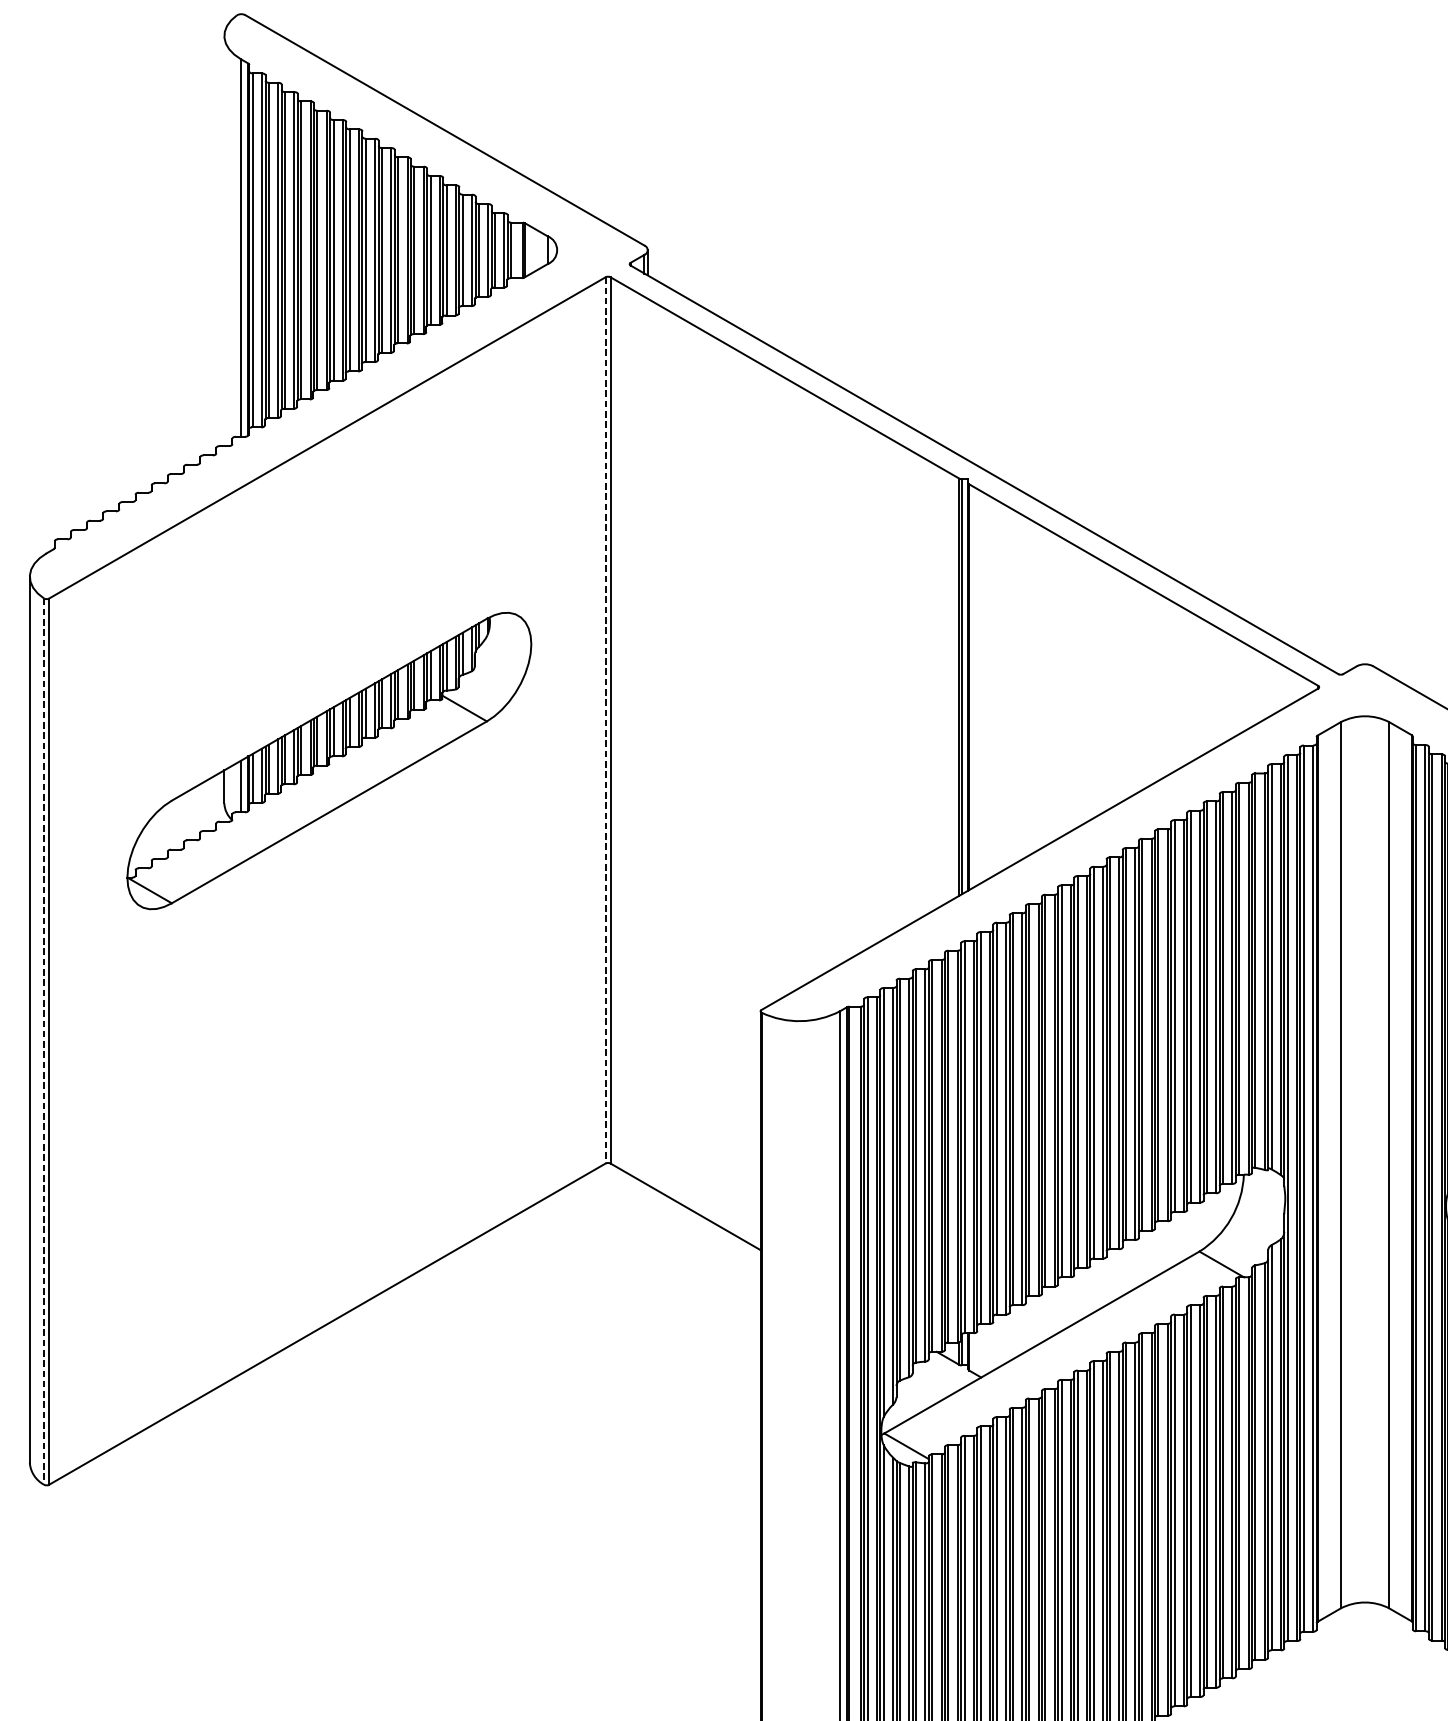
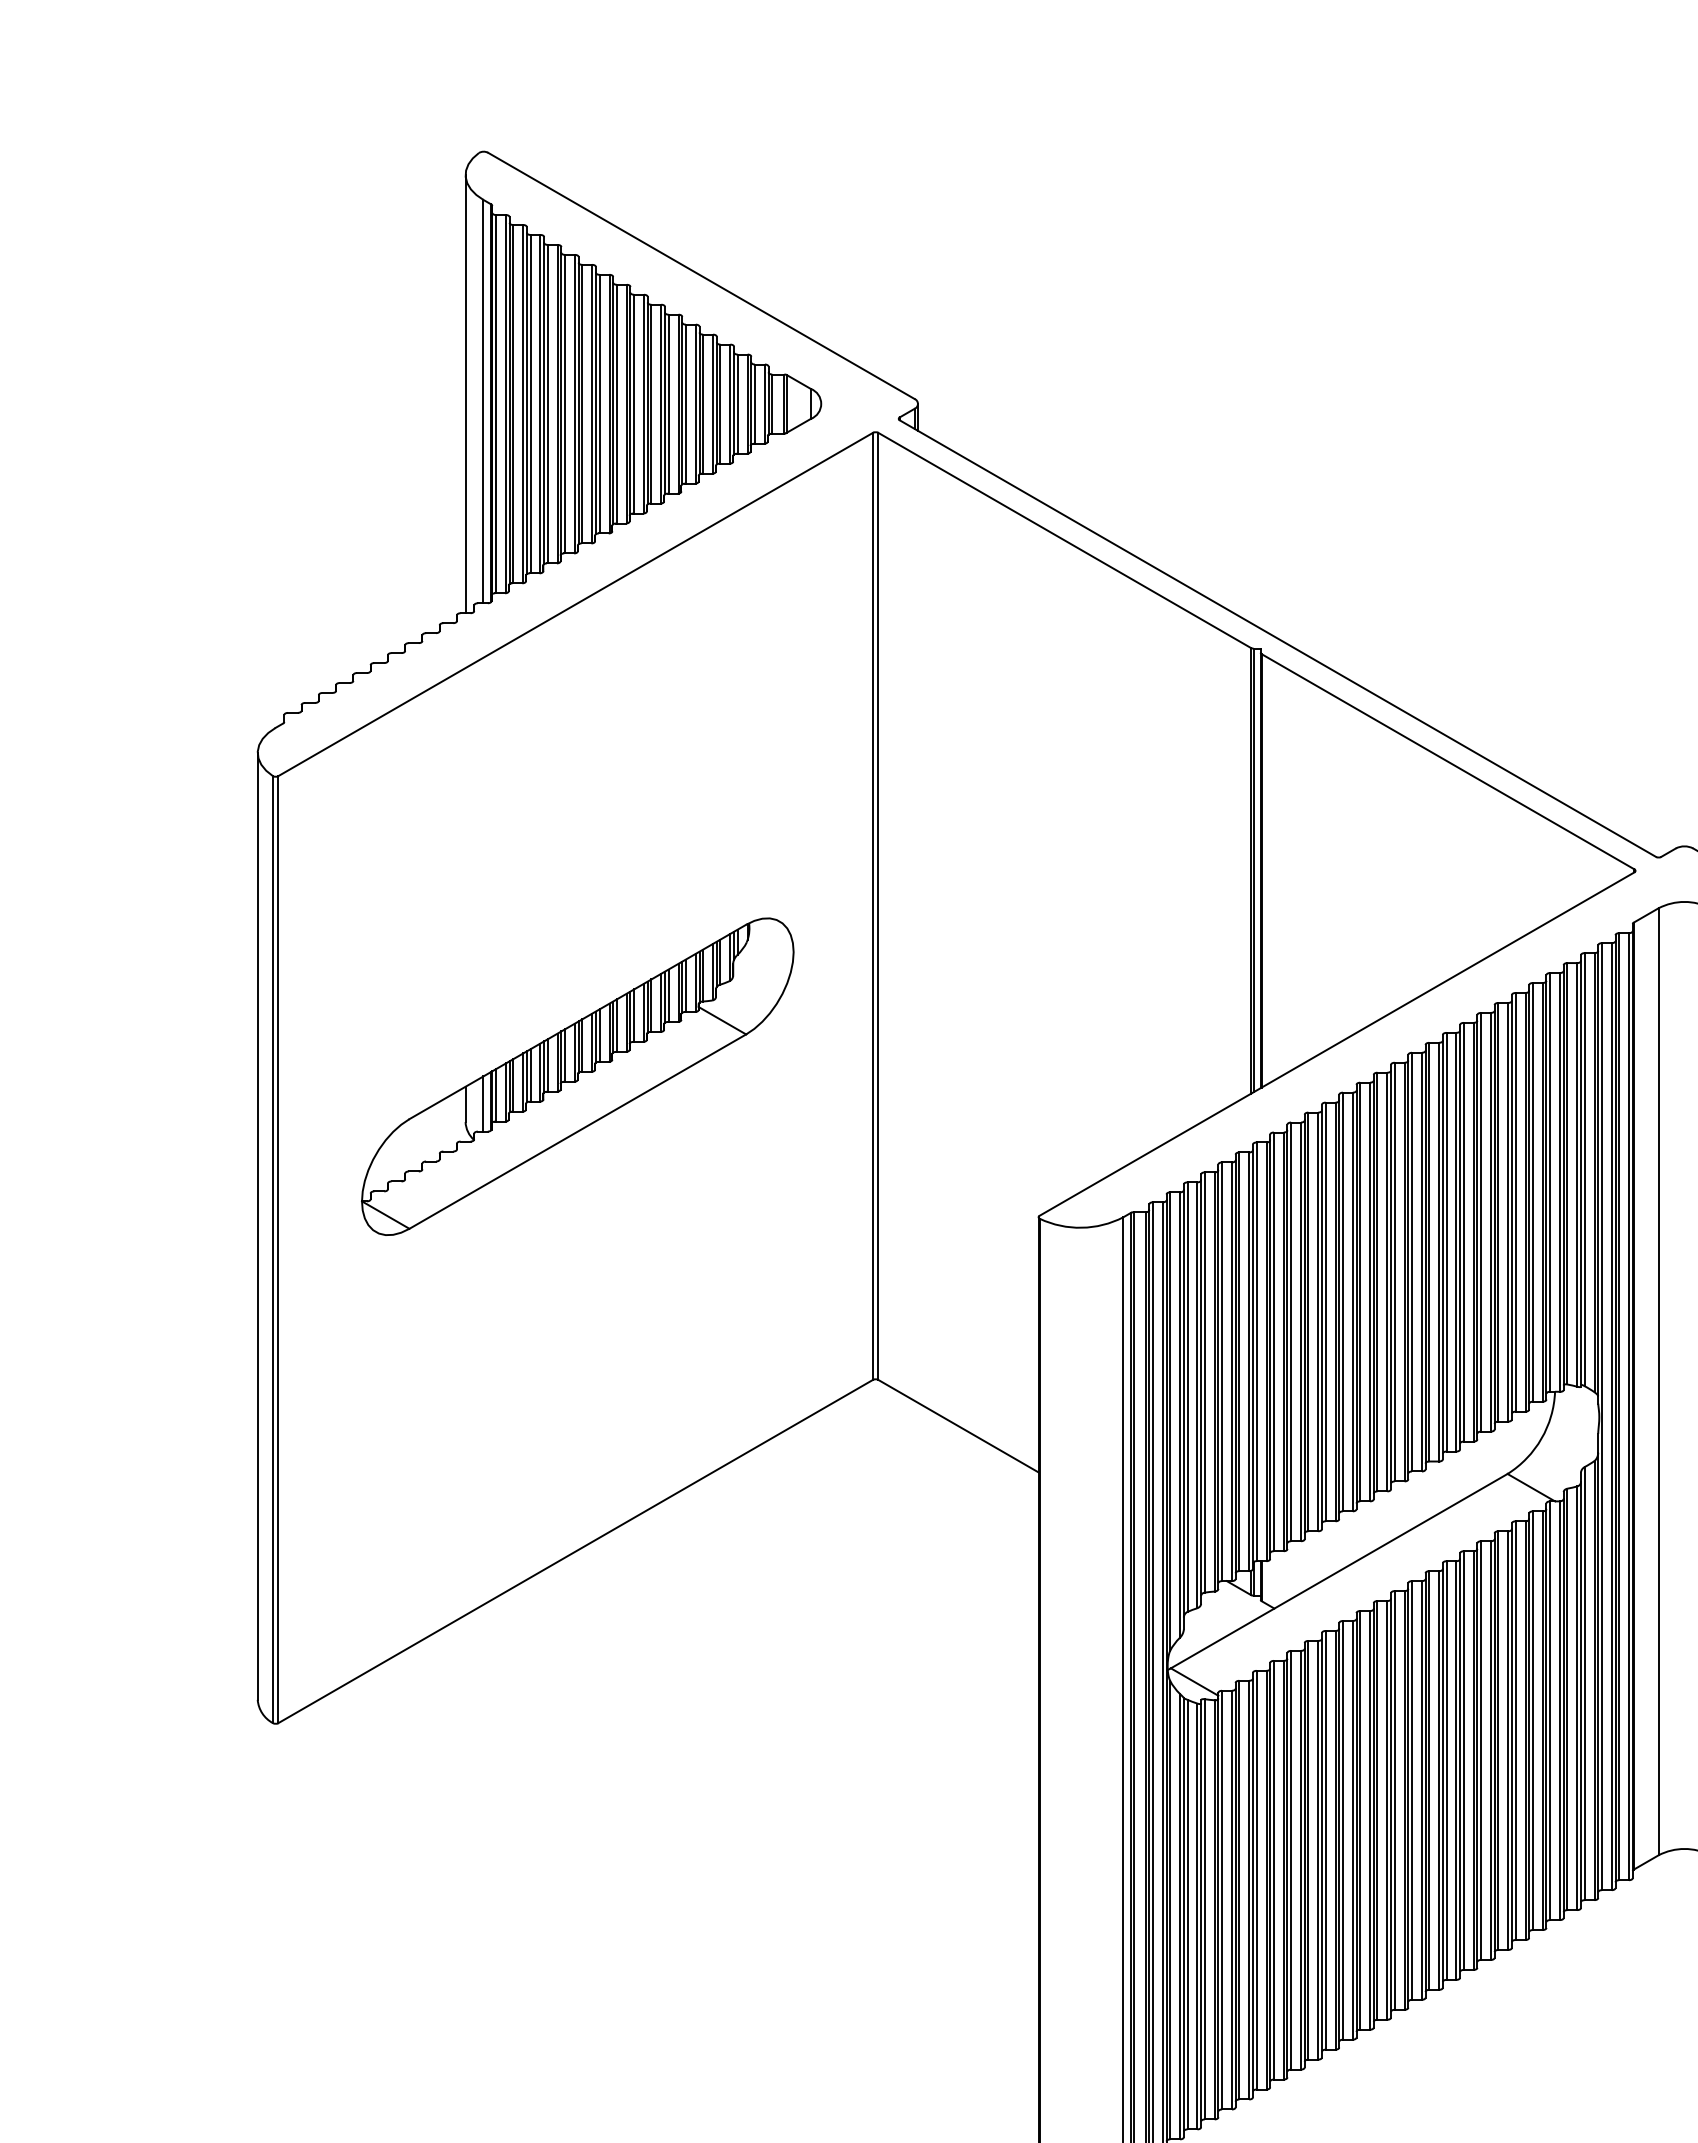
line: (224, 241) -> (465, 394), added
line: (606, 720) -> (873, 906), dashed -> solid
part: (329, 760) -> (577, 1076), moved
line: (43, 1041) -> (272, 1249), dashed -> solid

